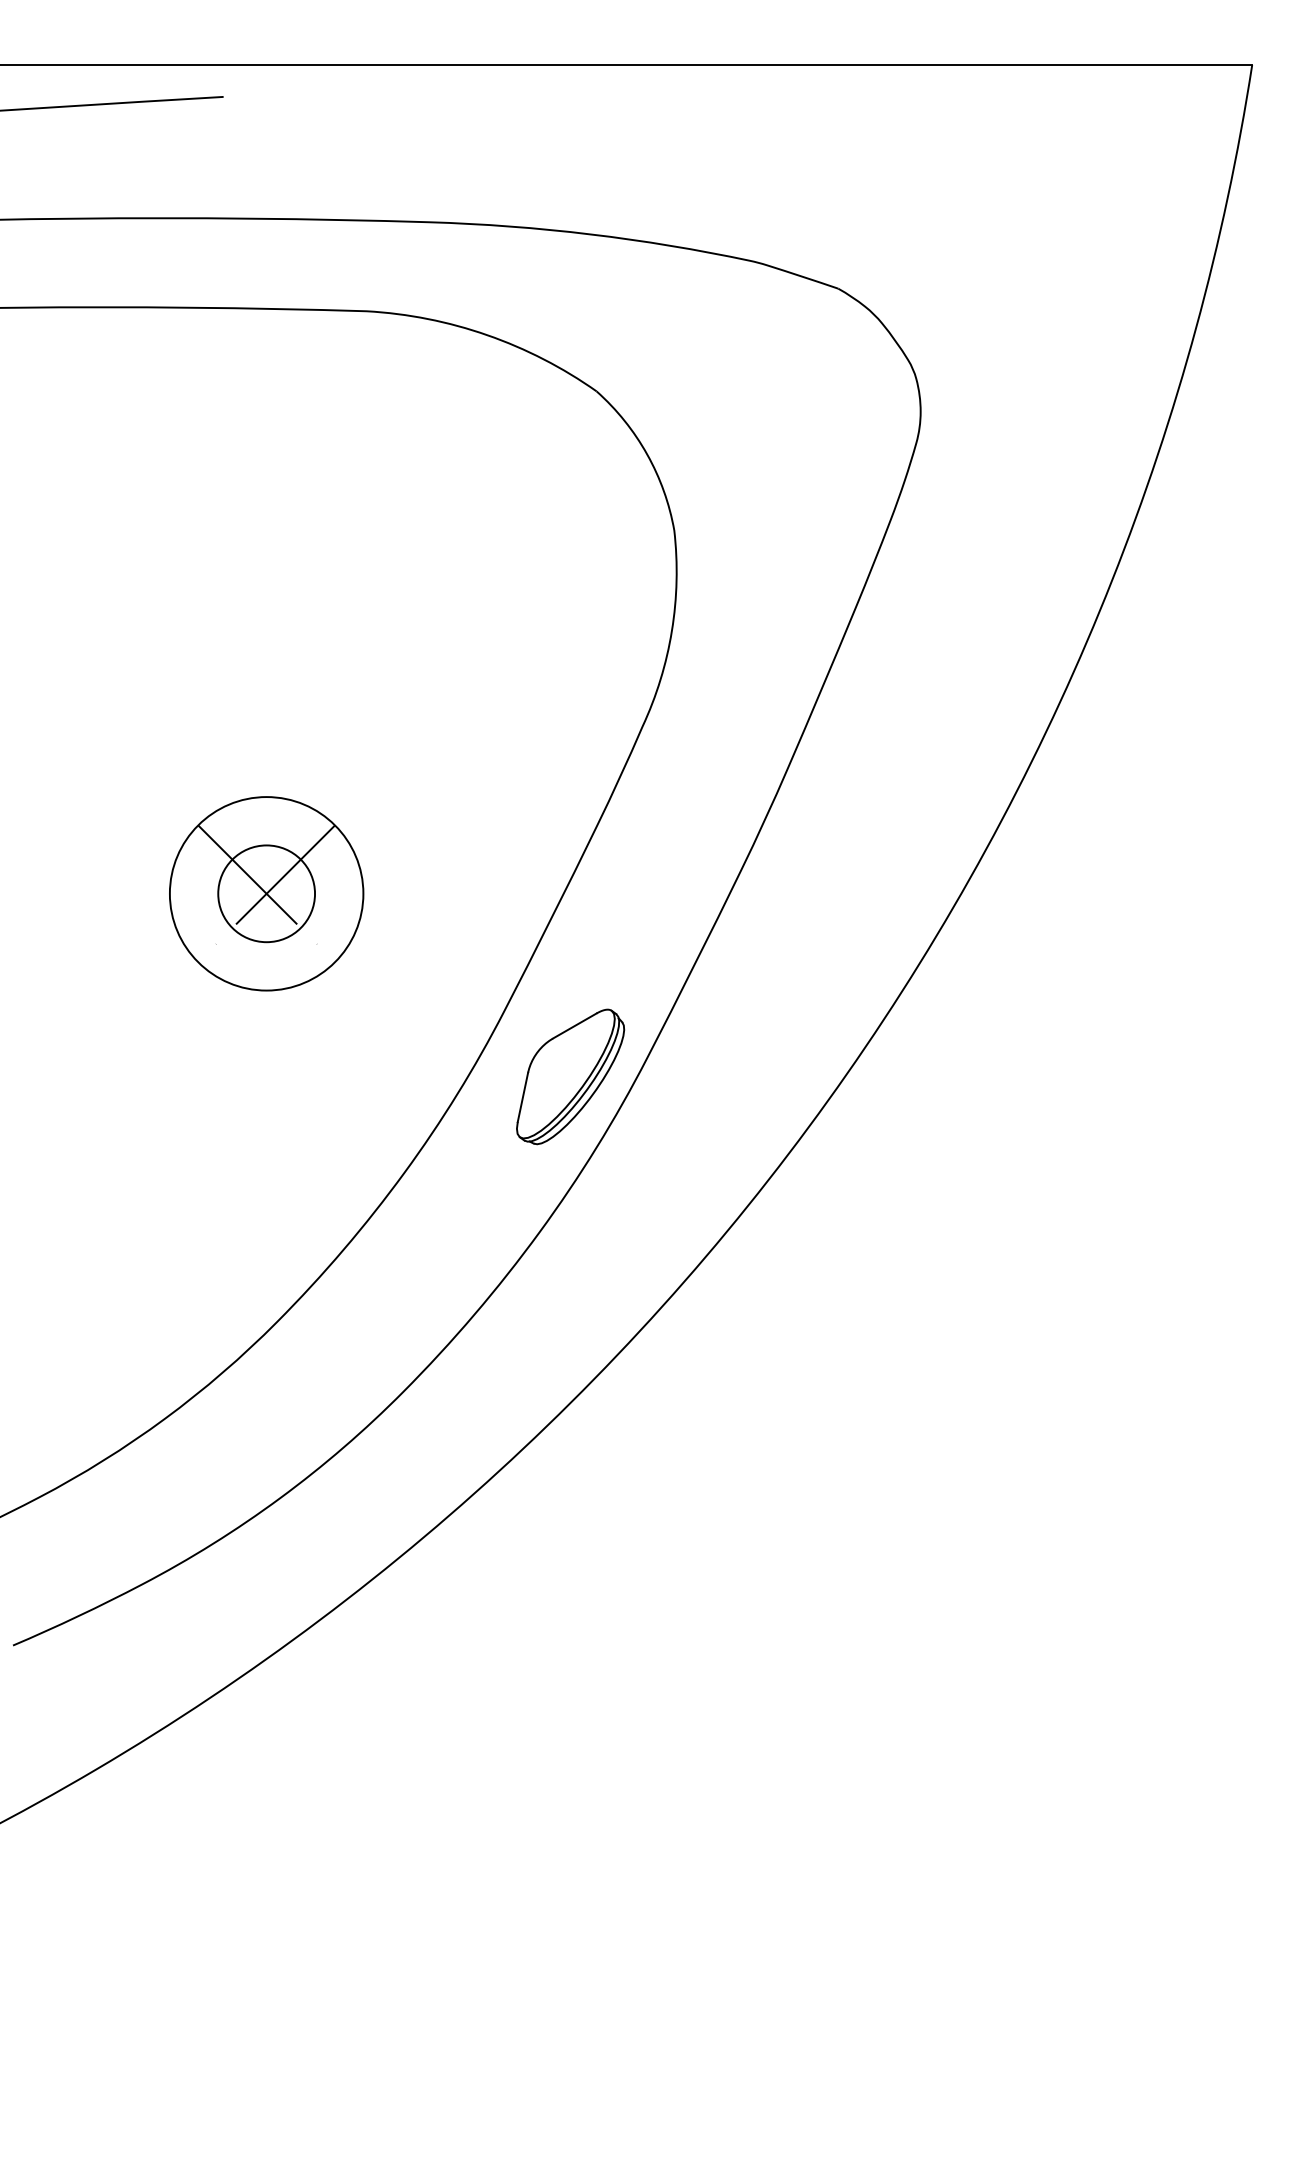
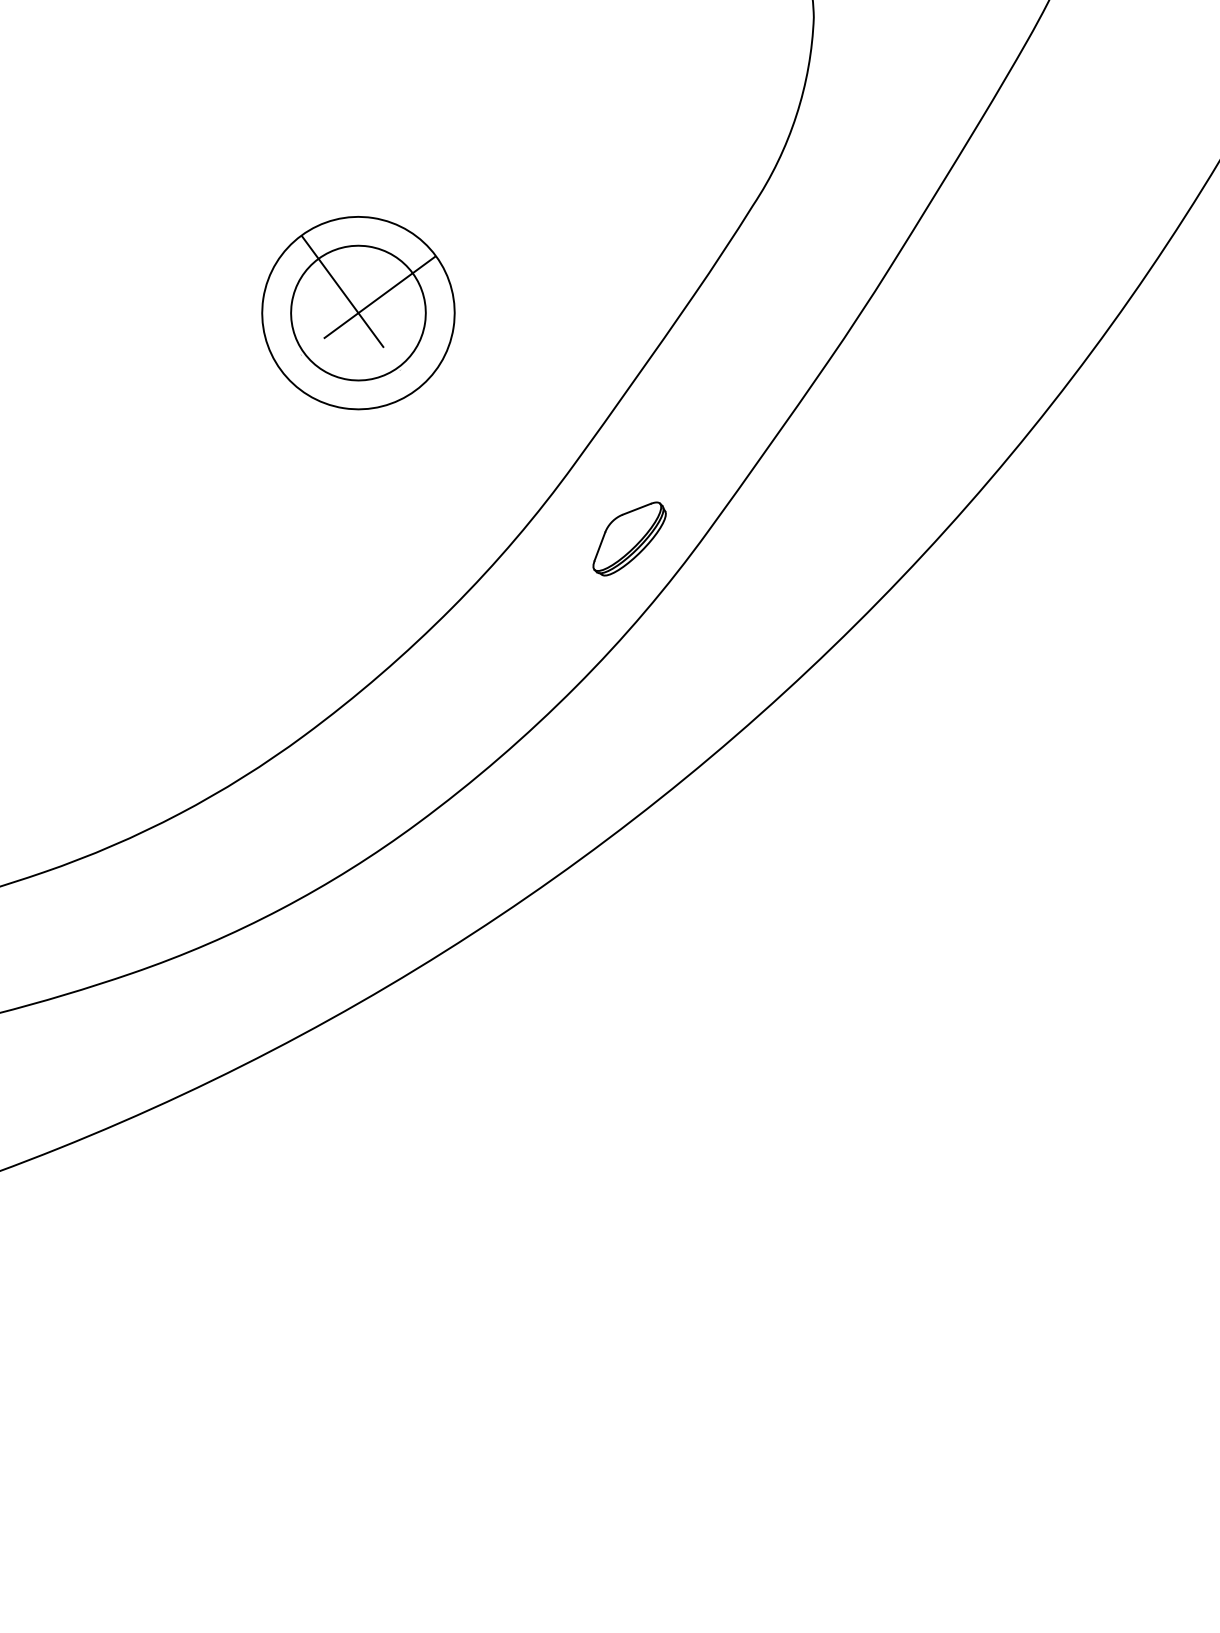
circle: (266, 893) -> (358, 312), size x1.4
part: (570, 1076) -> (629, 538), size x0.6

